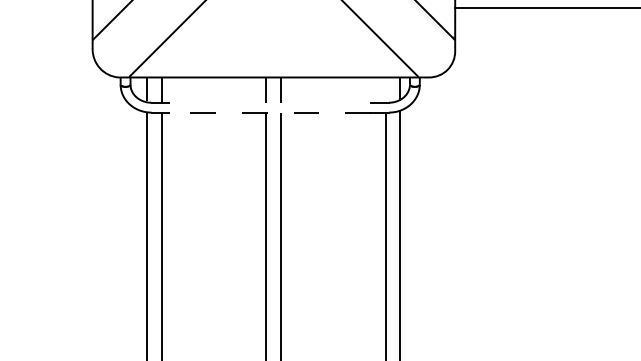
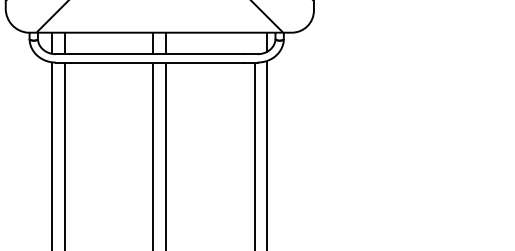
line: (270, 102) -> (156, 53), added
line: (269, 112) -> (156, 62), dashed -> solid

